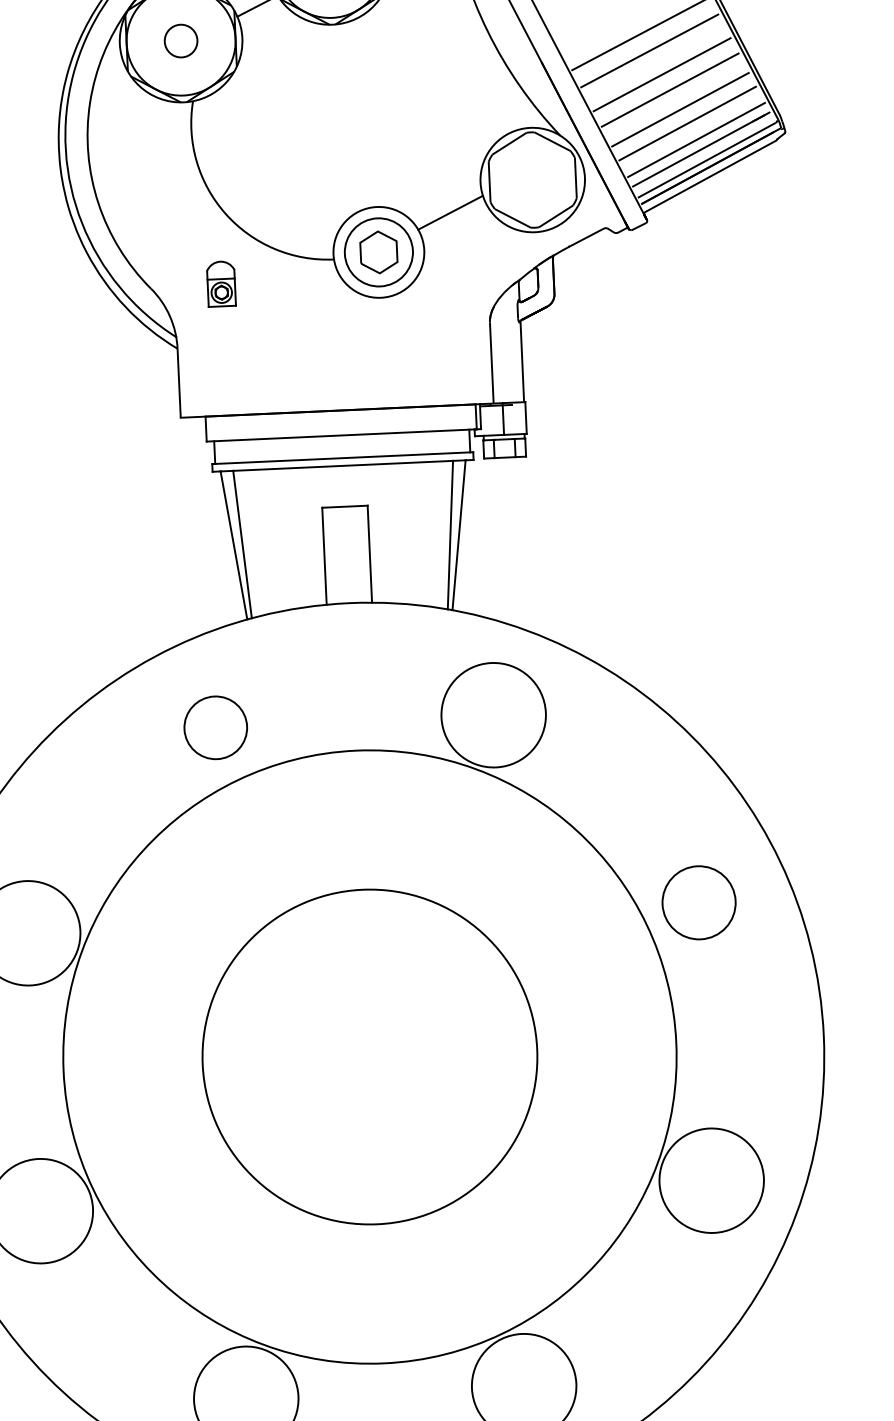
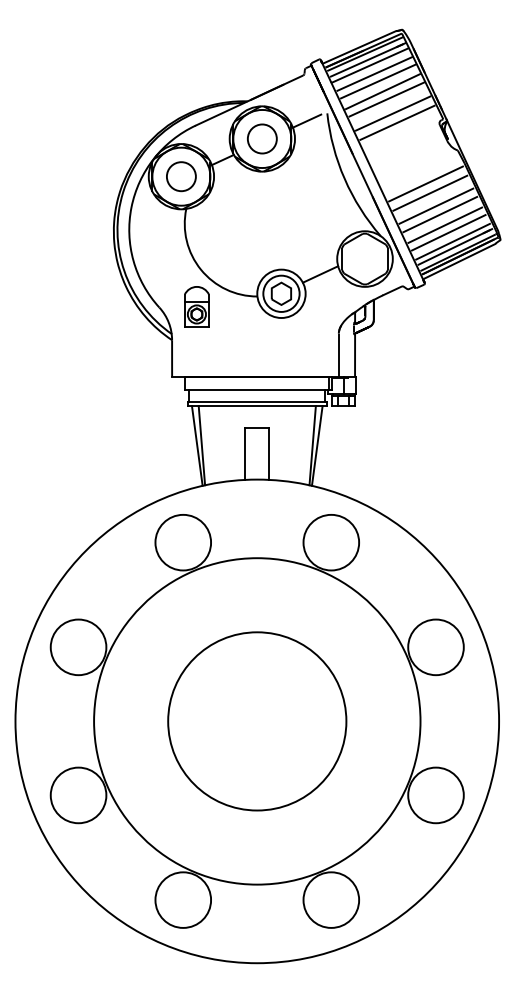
circle: (179, 40) -> (180, 176), size x1.67
part: (220, 283) -> (196, 306), size x1.67
circle: (216, 727) -> (183, 542), size x1.67
circle: (698, 903) -> (435, 647), size x1.43

